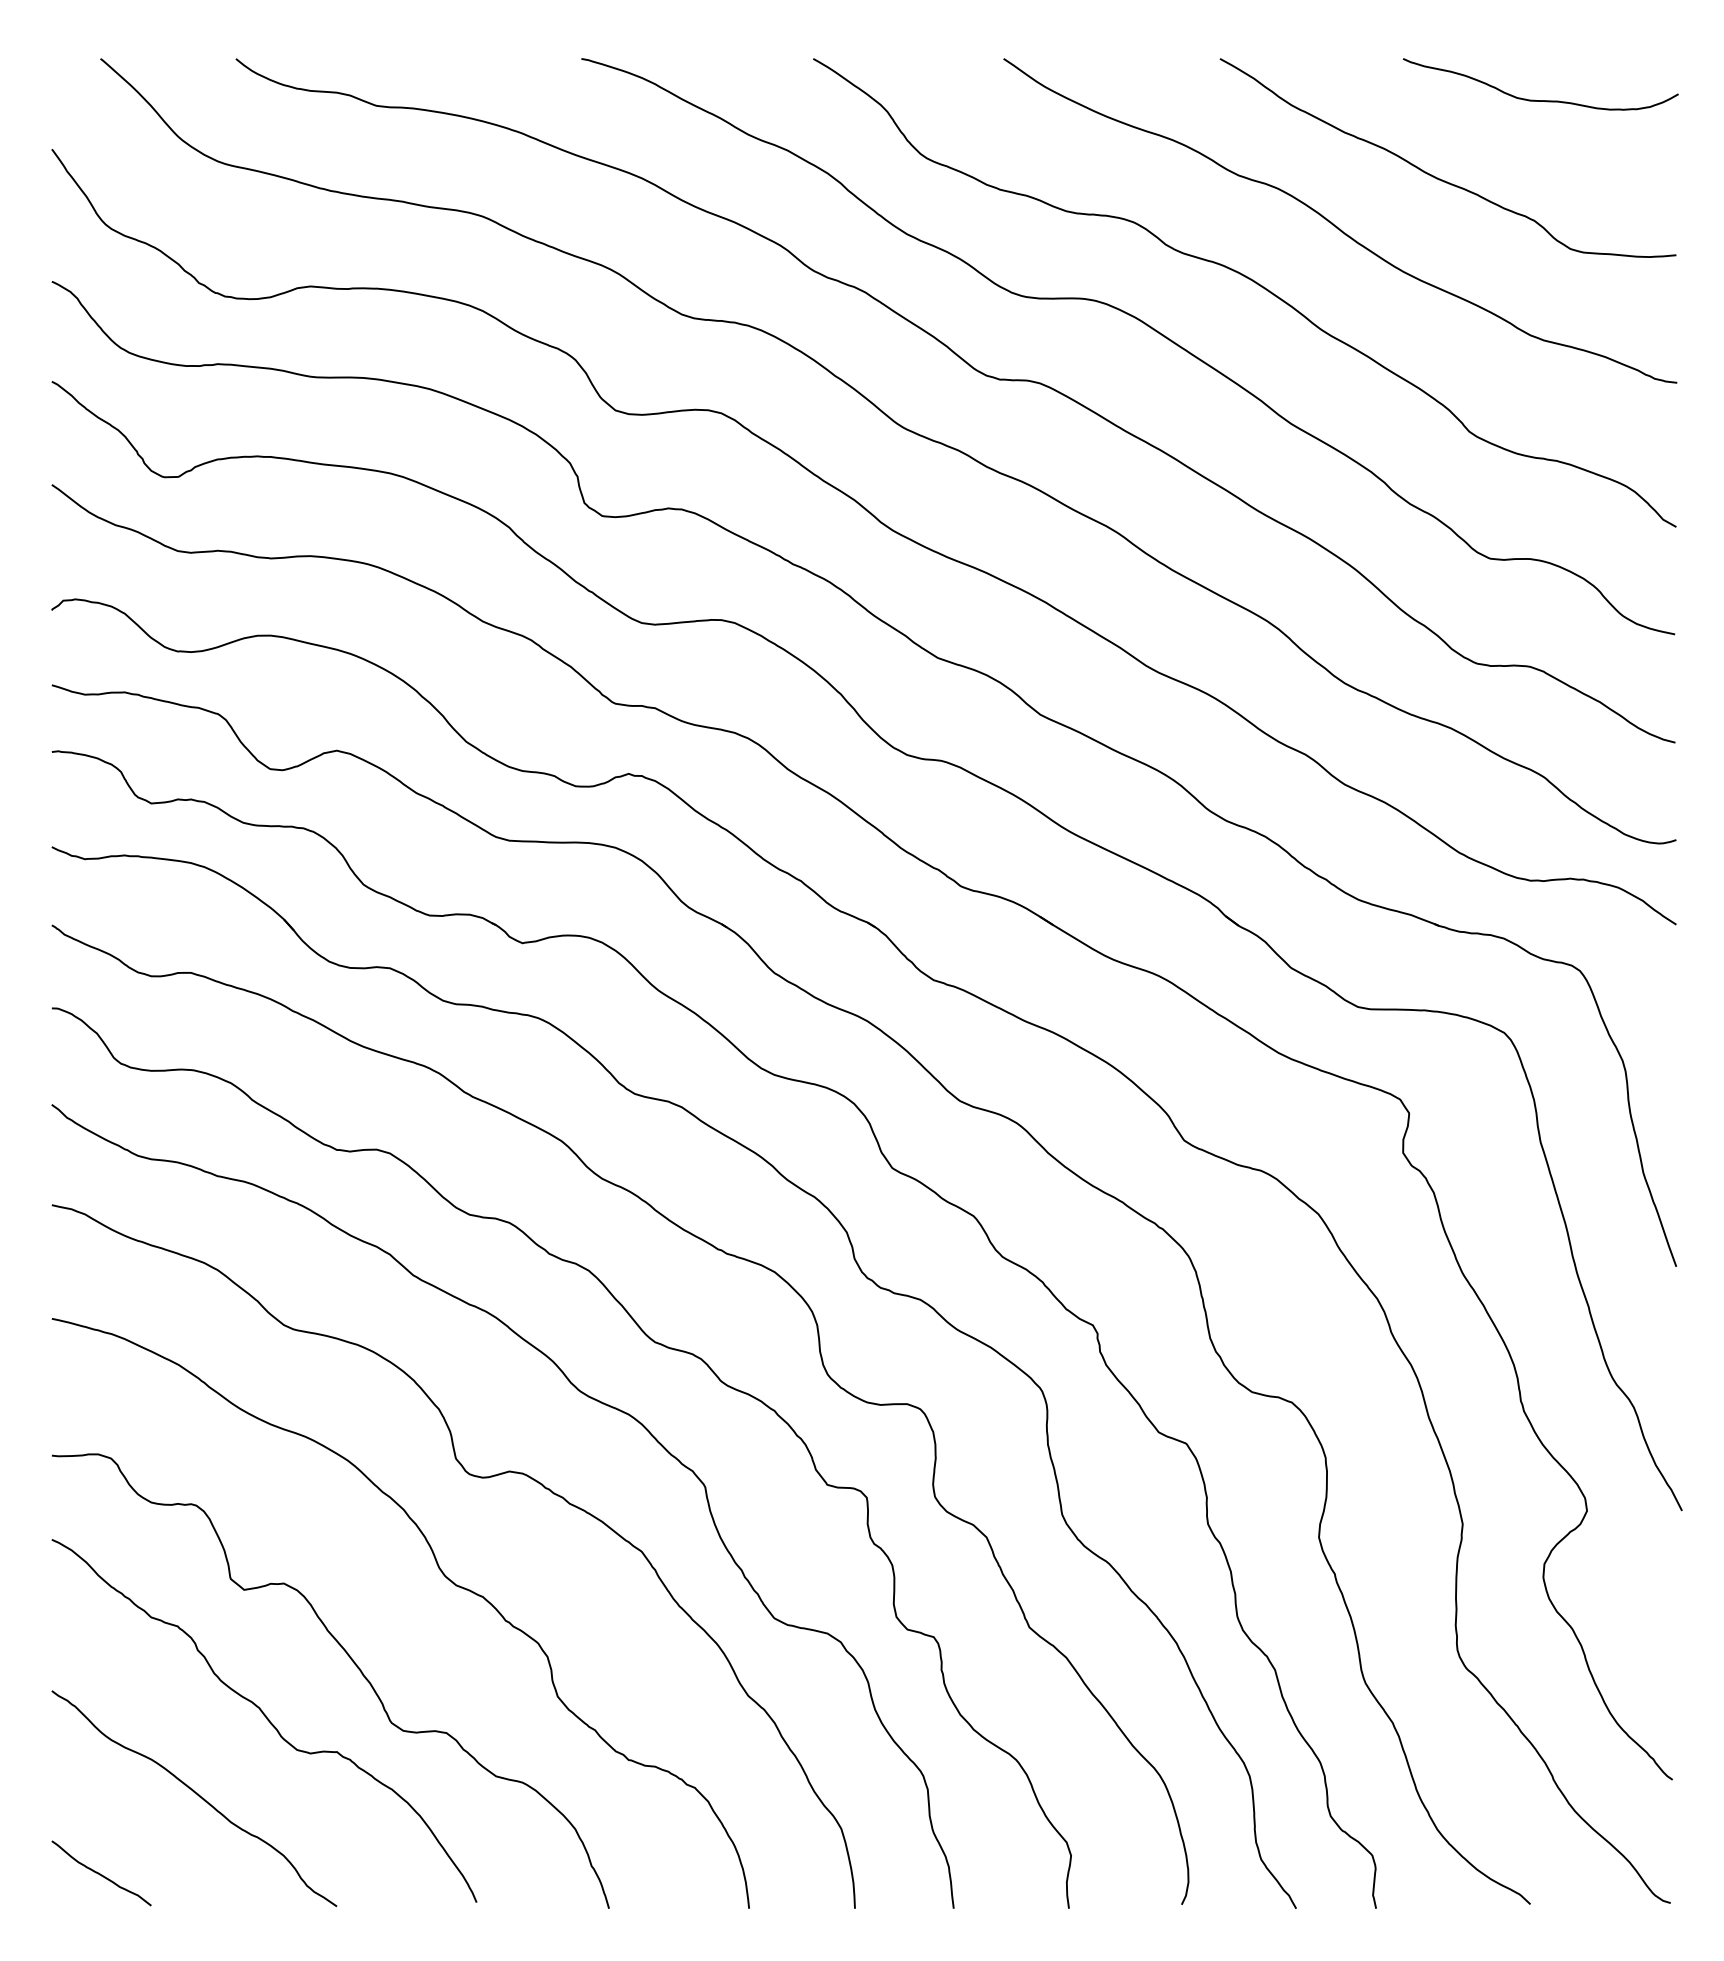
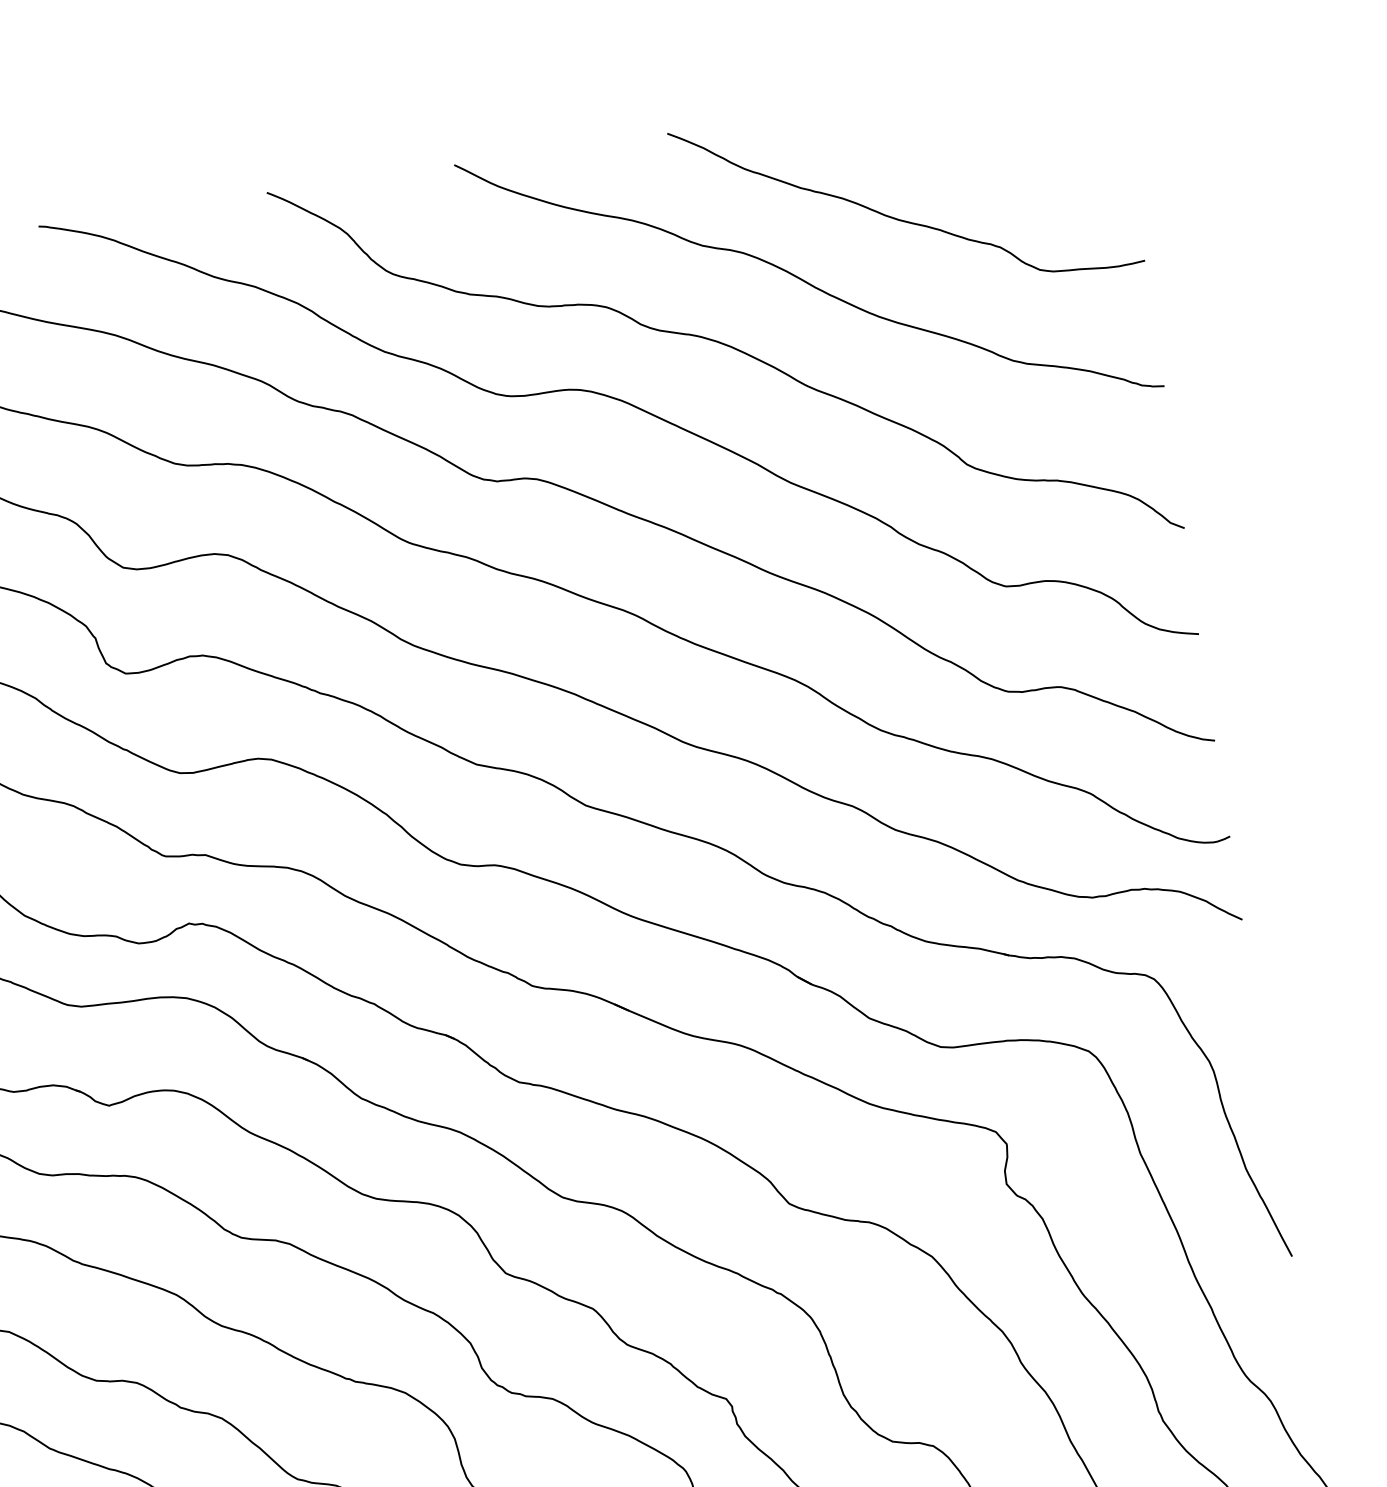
curve: (1540, 100) -> (988, 128), removed

